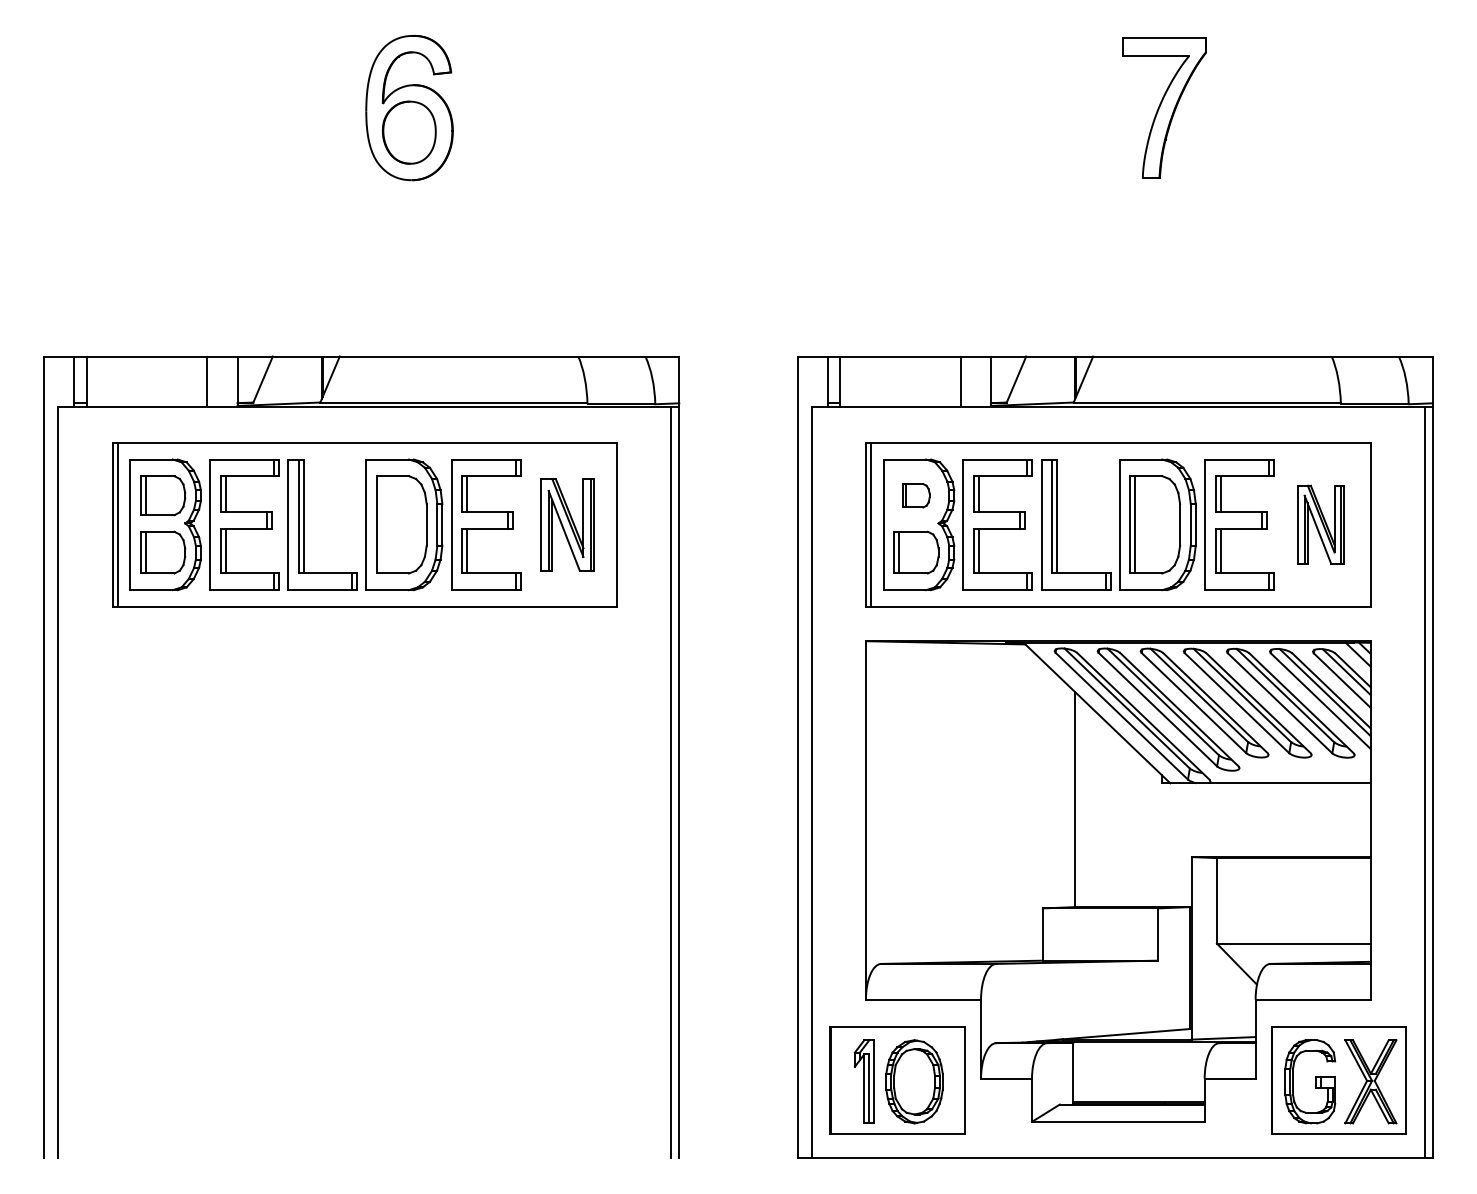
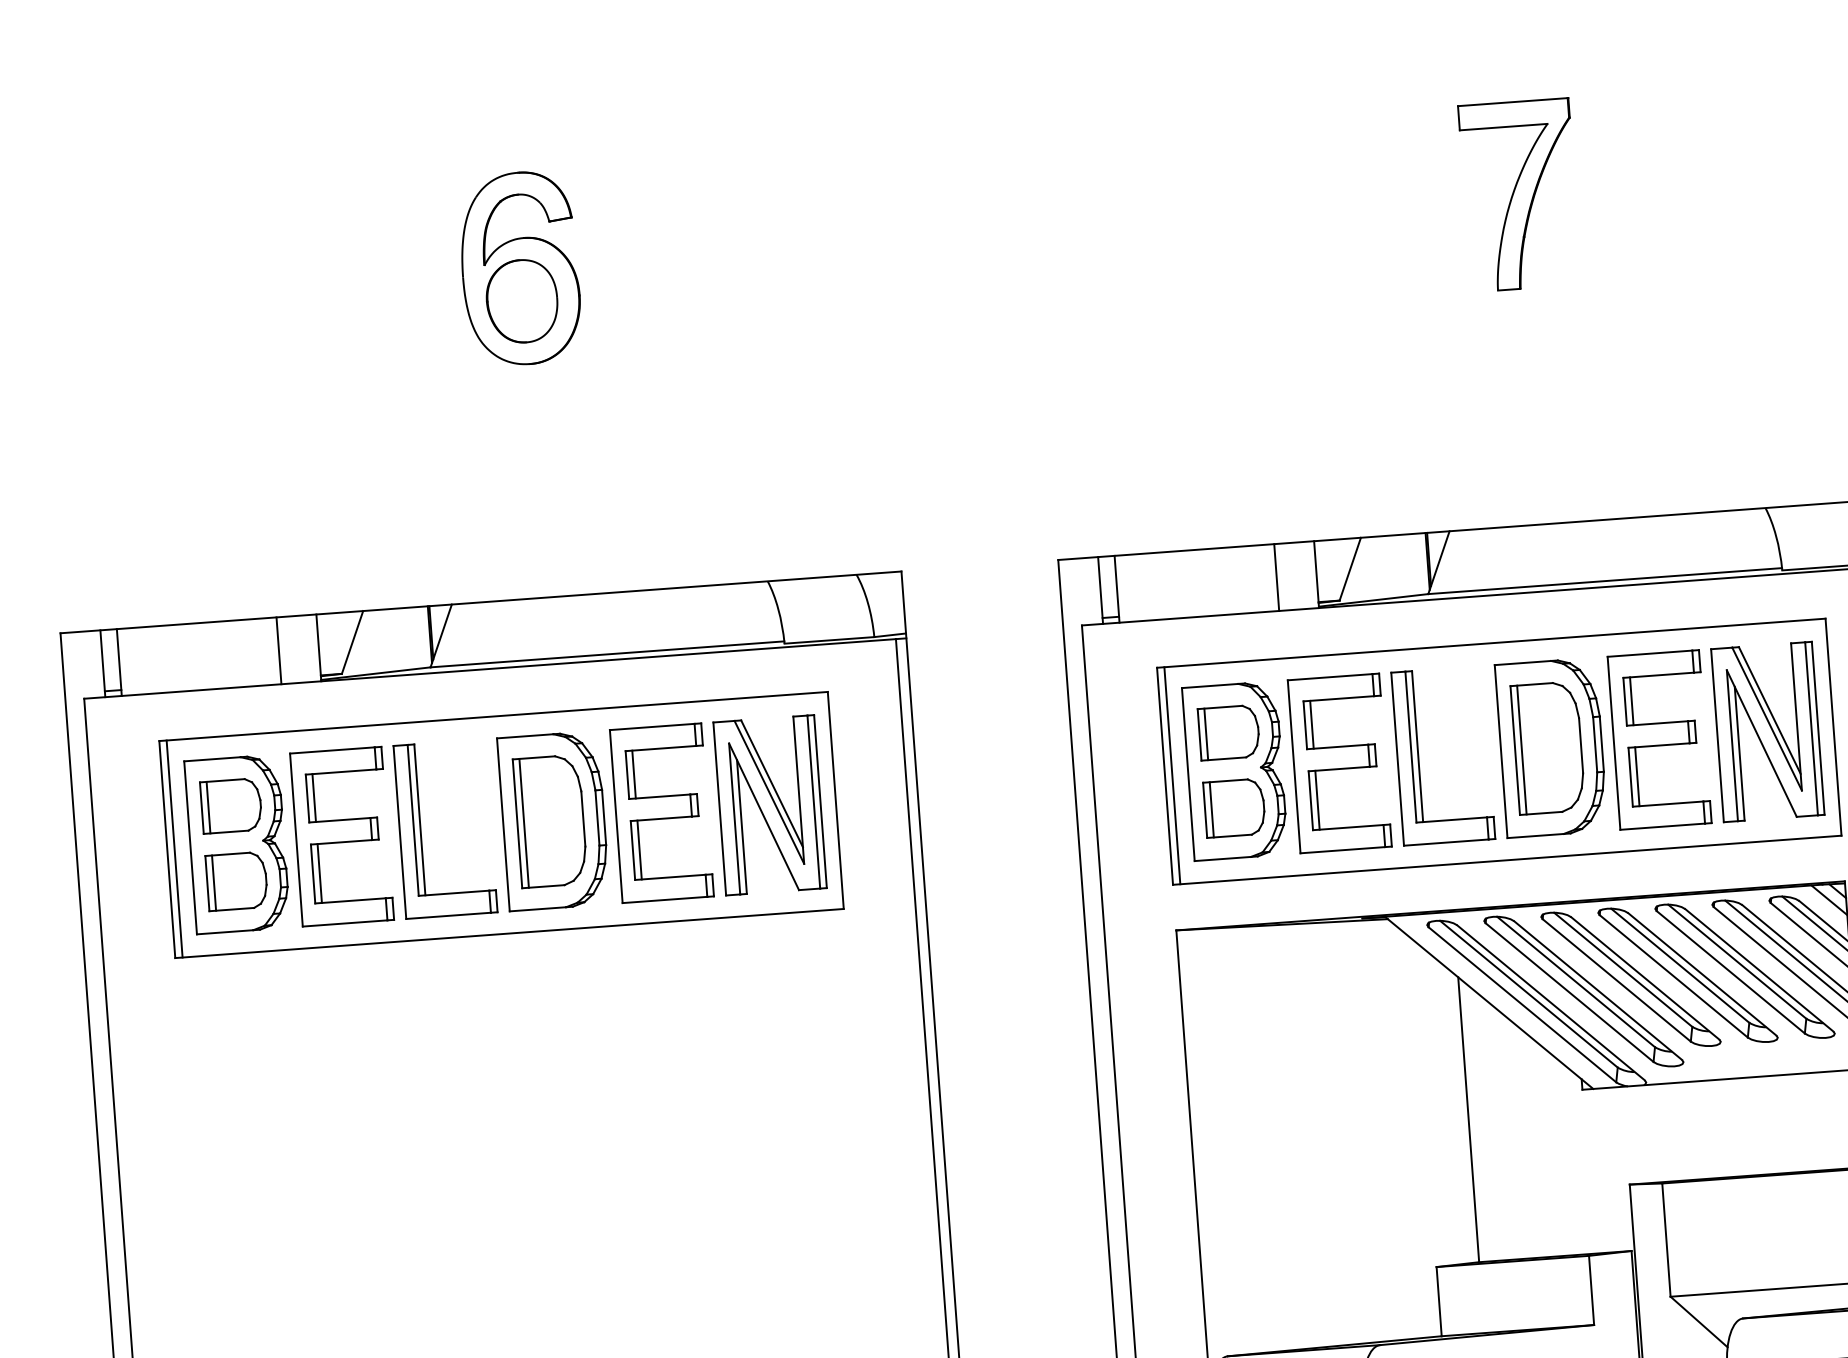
part: (916, 495) -> (1229, 732), size x1.67
line: (382, 524) -> (524, 822), added
part: (567, 524) -> (769, 804), size x1.43
part: (1320, 524) -> (1766, 731), size x1.67

